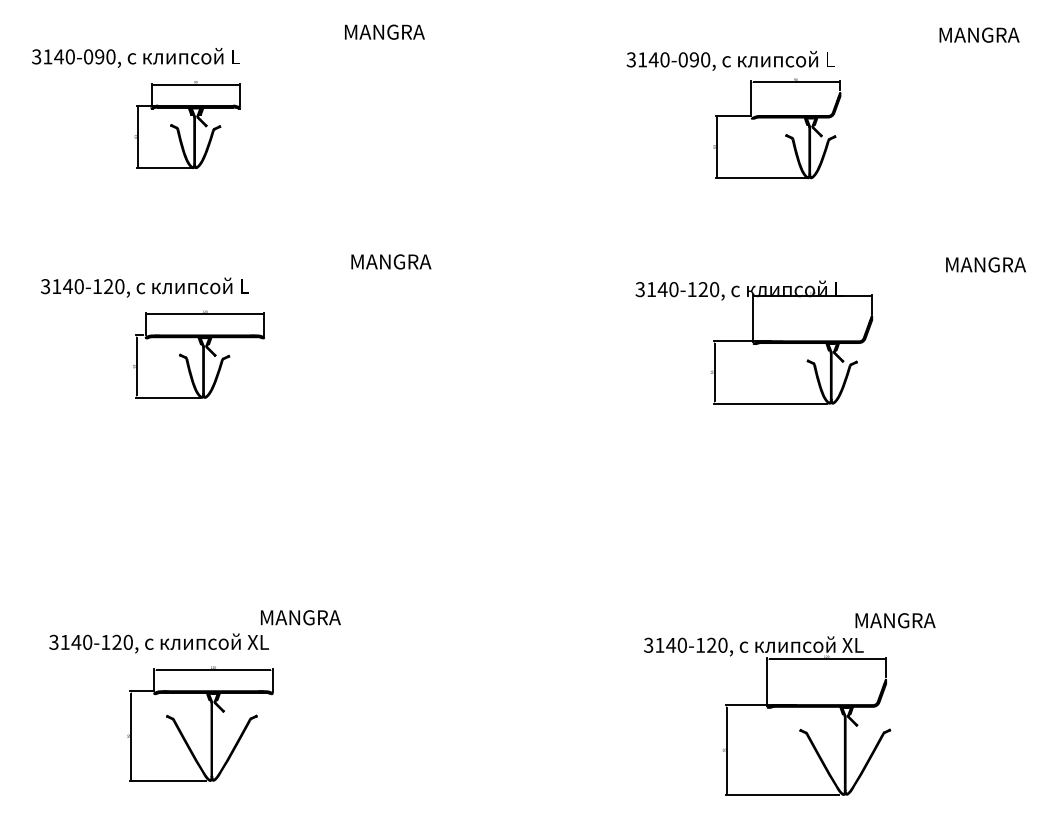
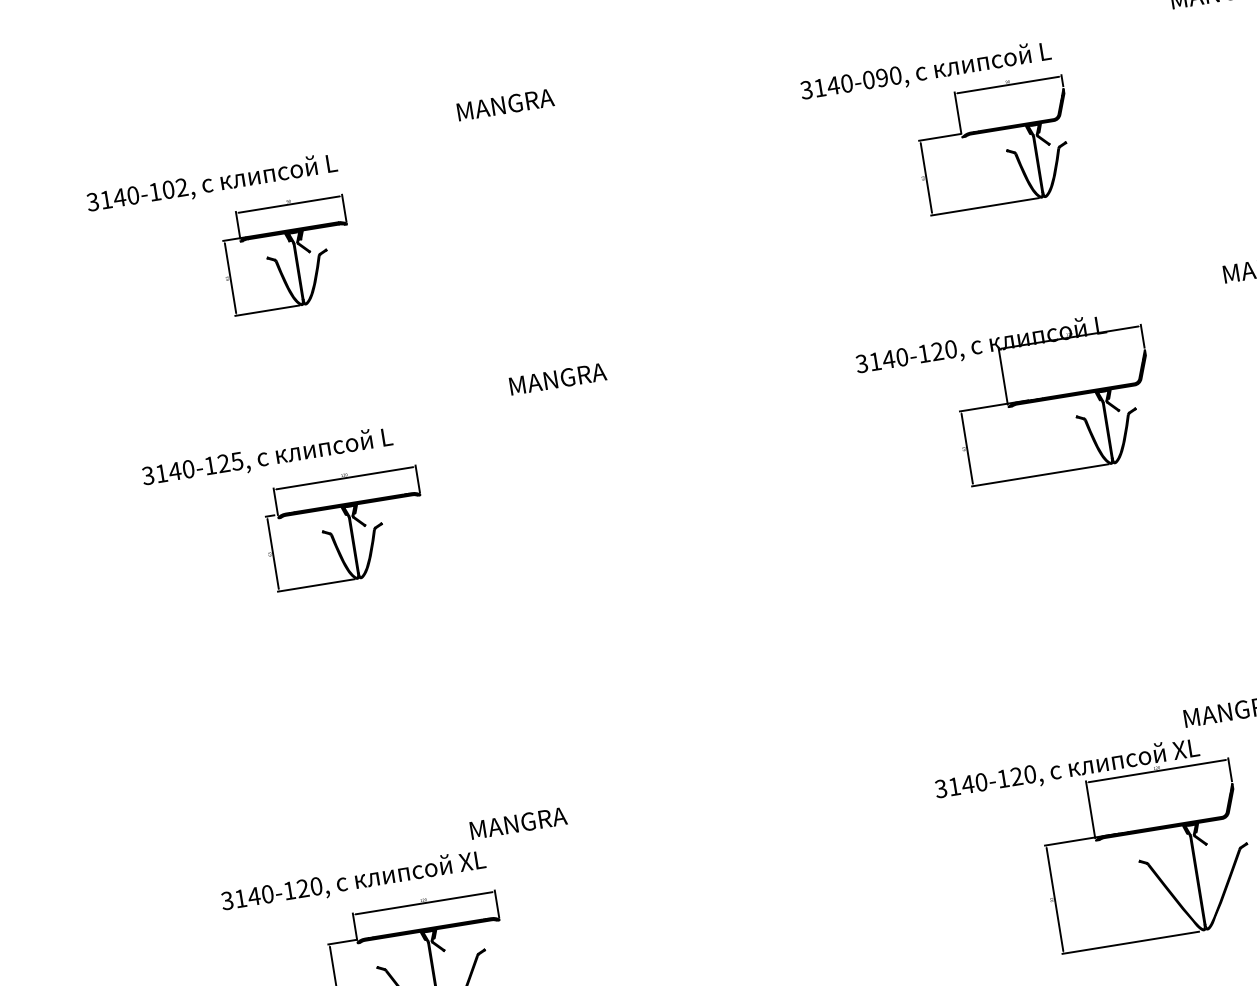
text: (99, 56) -> (168, 189), 3140-090, -> 3140-102,
text: (119, 286) -> (236, 461), 3140-120, -> 3140-125,

